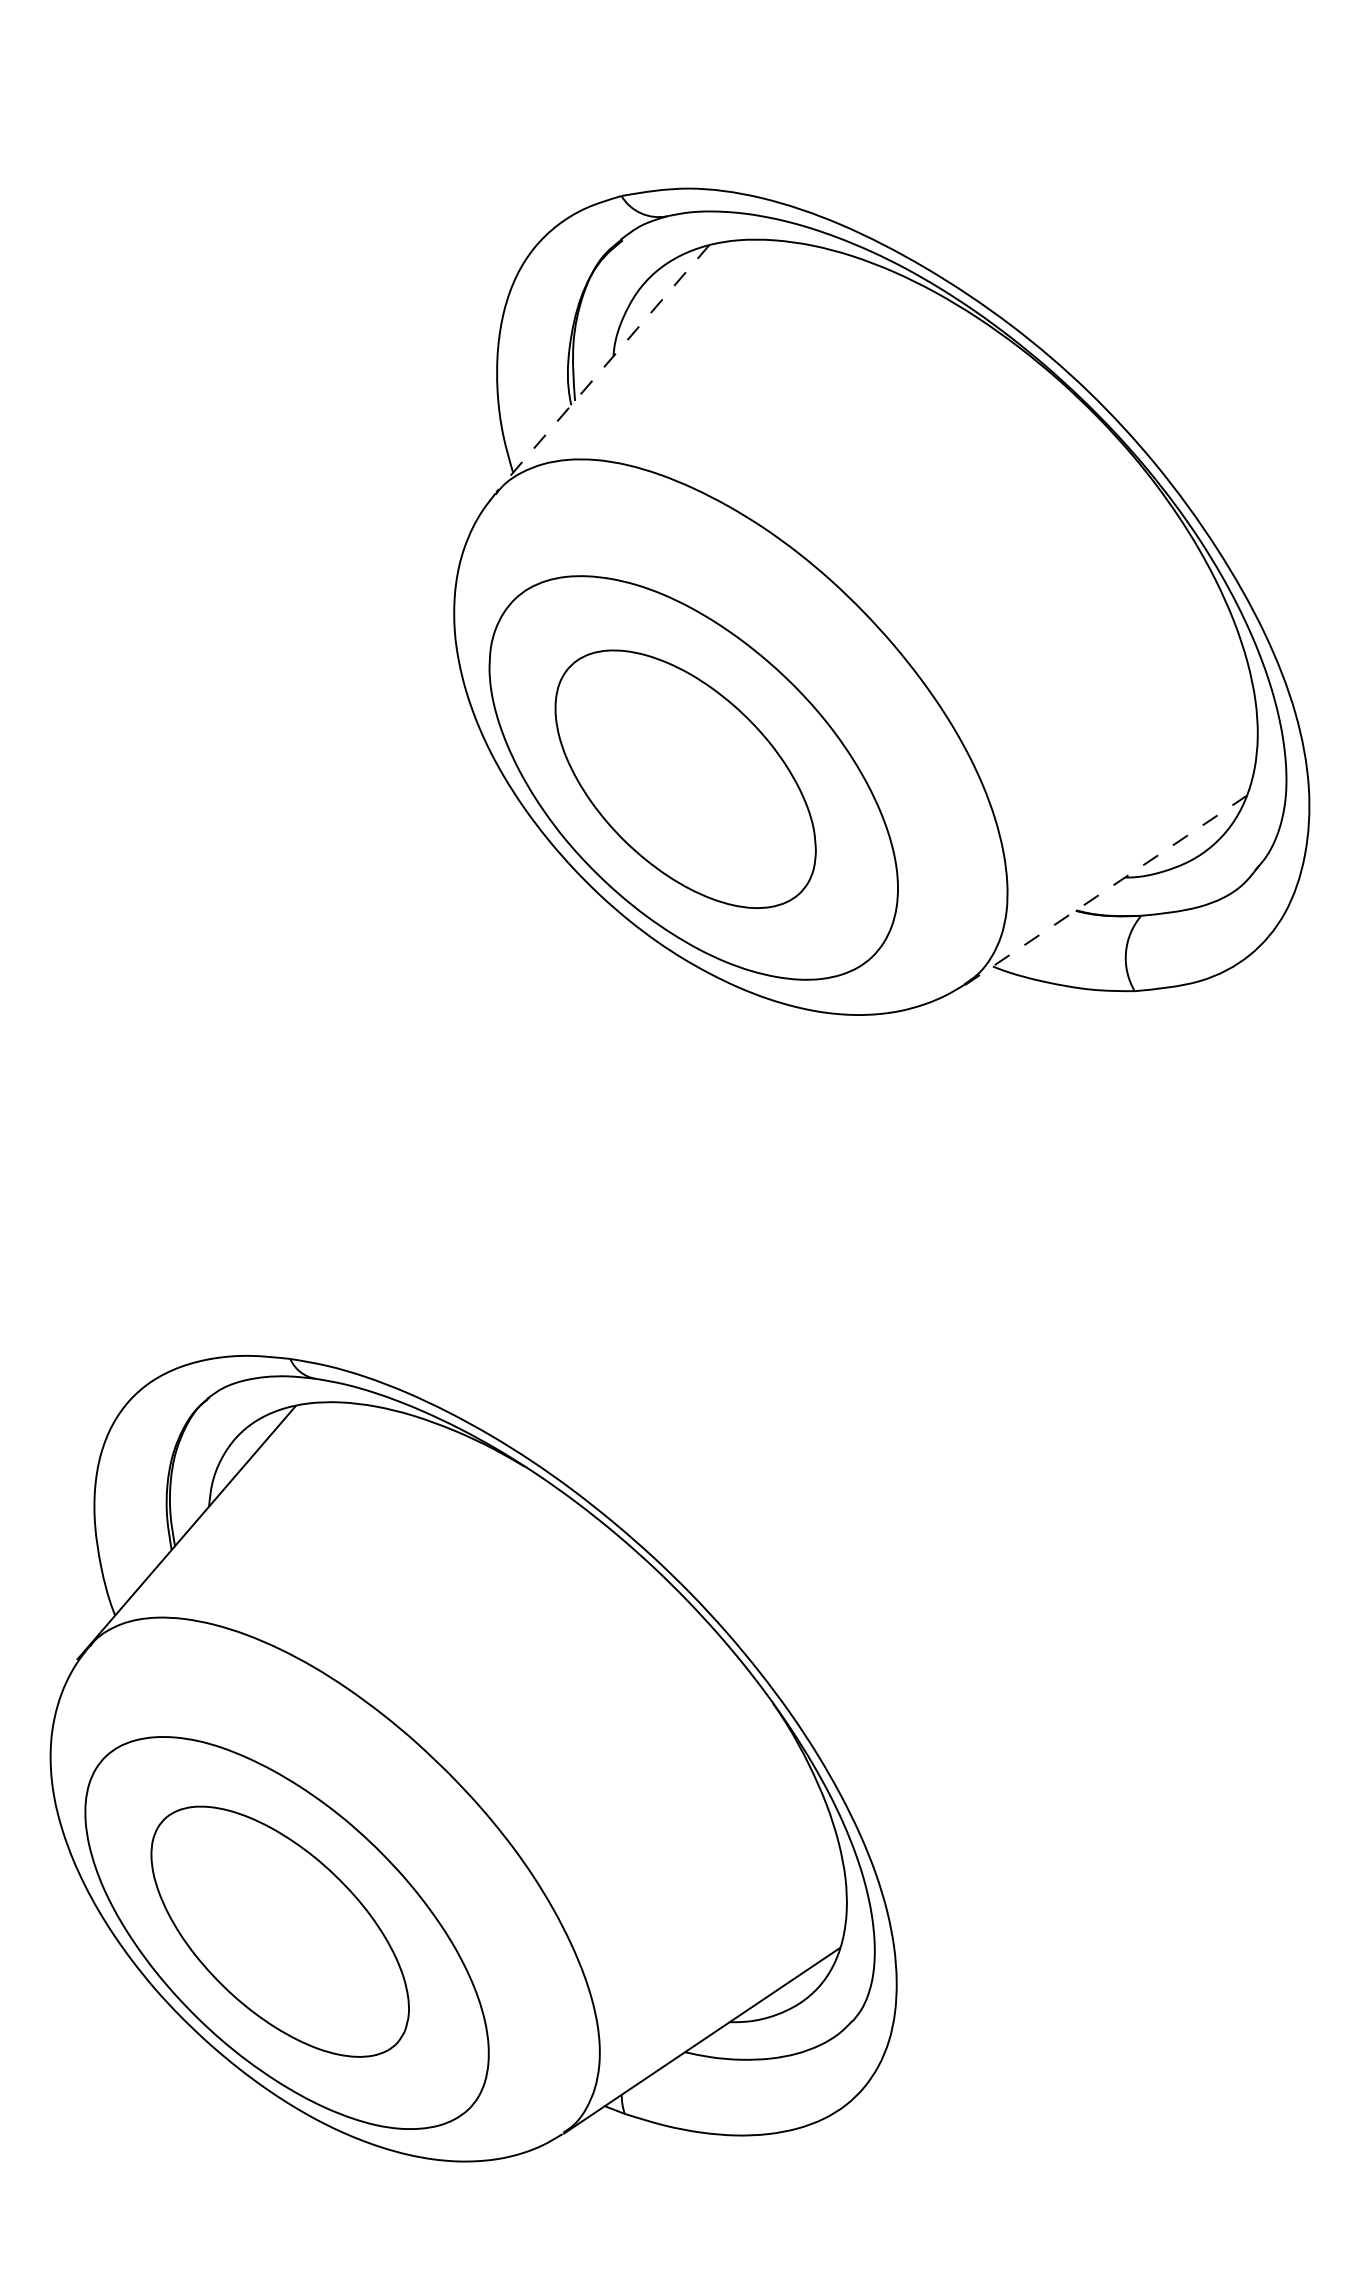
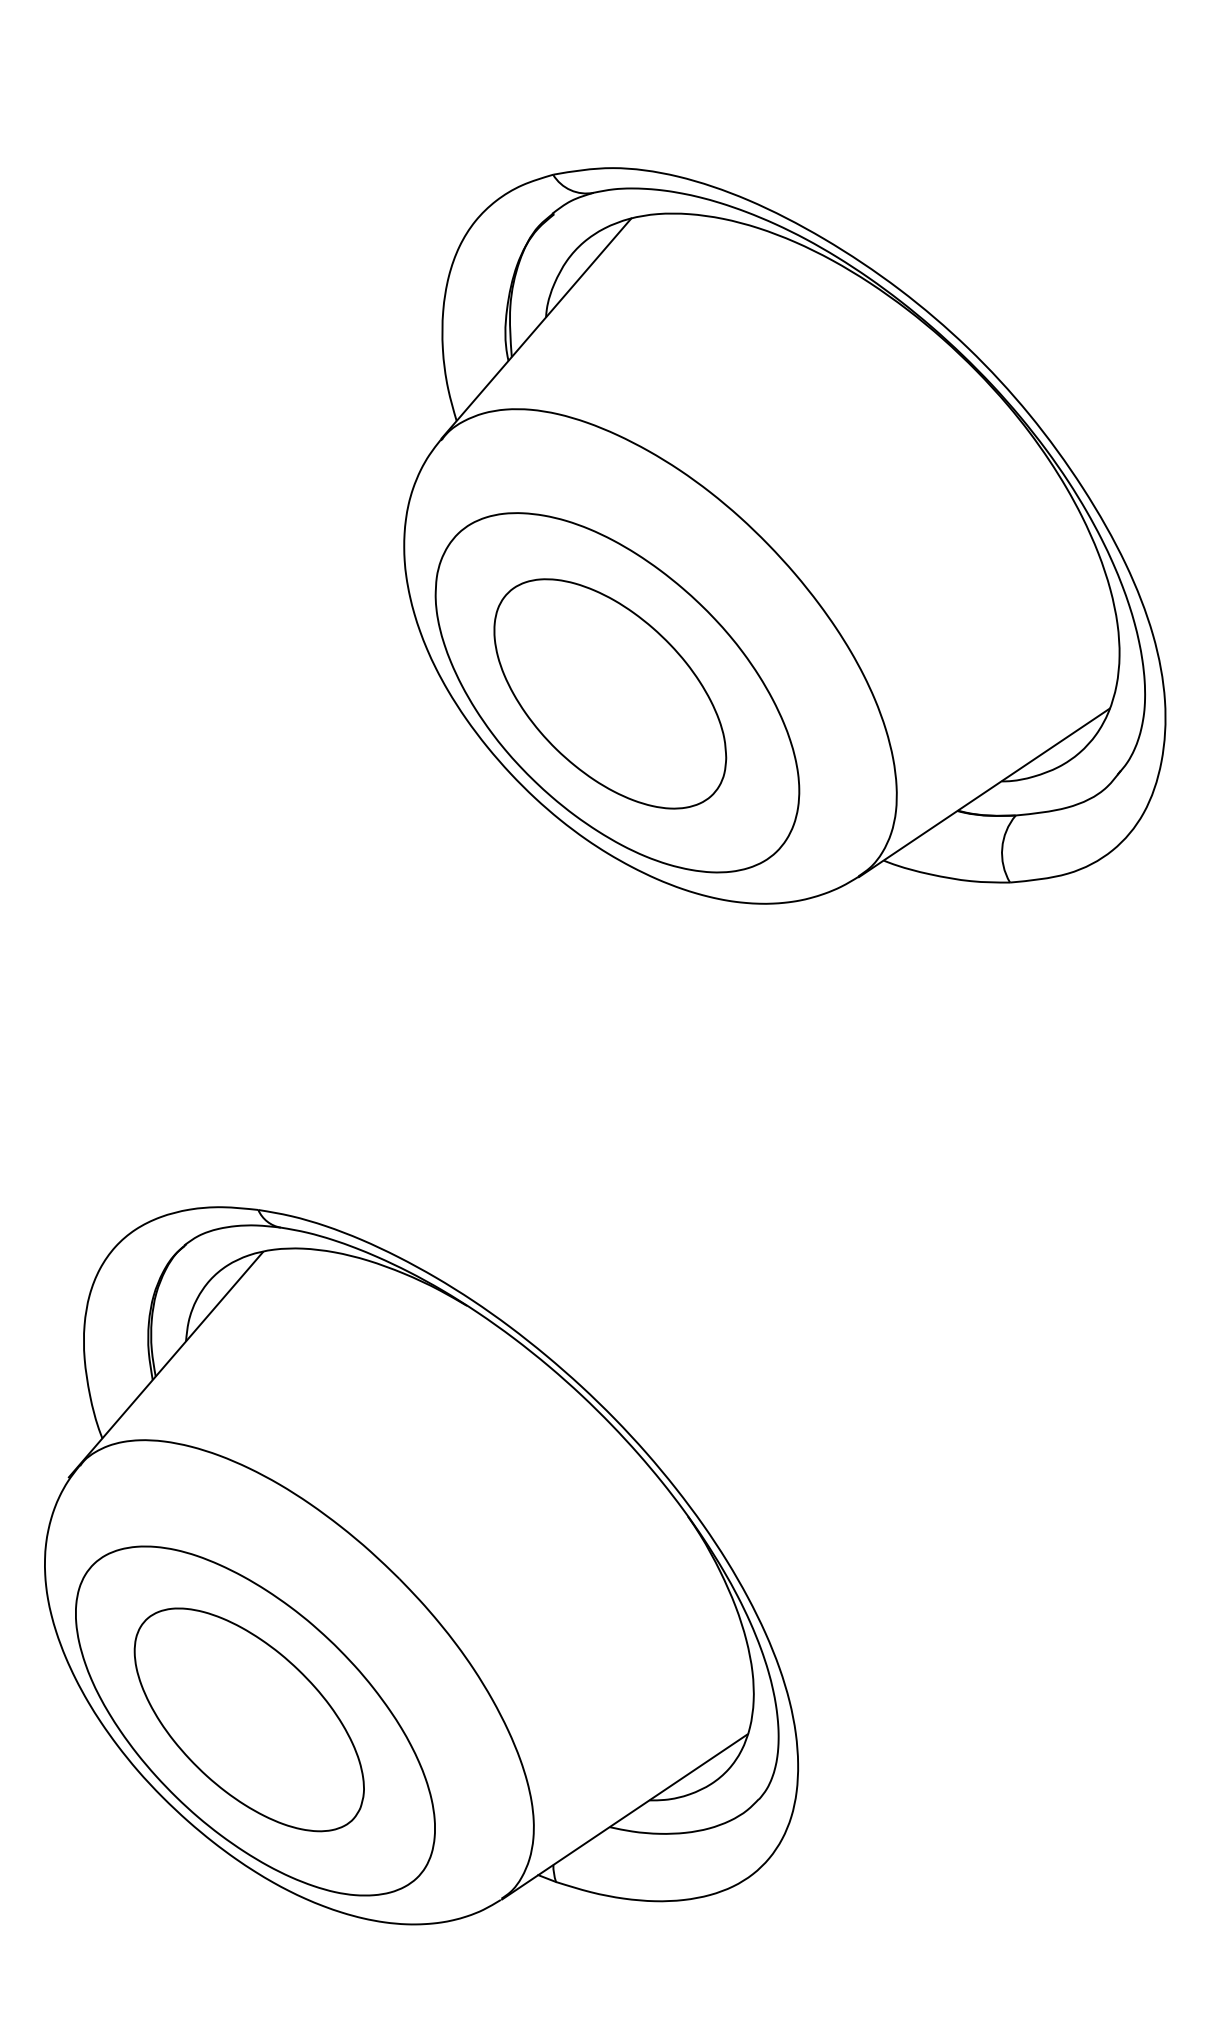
line: (602, 369) -> (536, 329), dashed -> solid
line: (1105, 890) -> (984, 792), dashed -> solid

